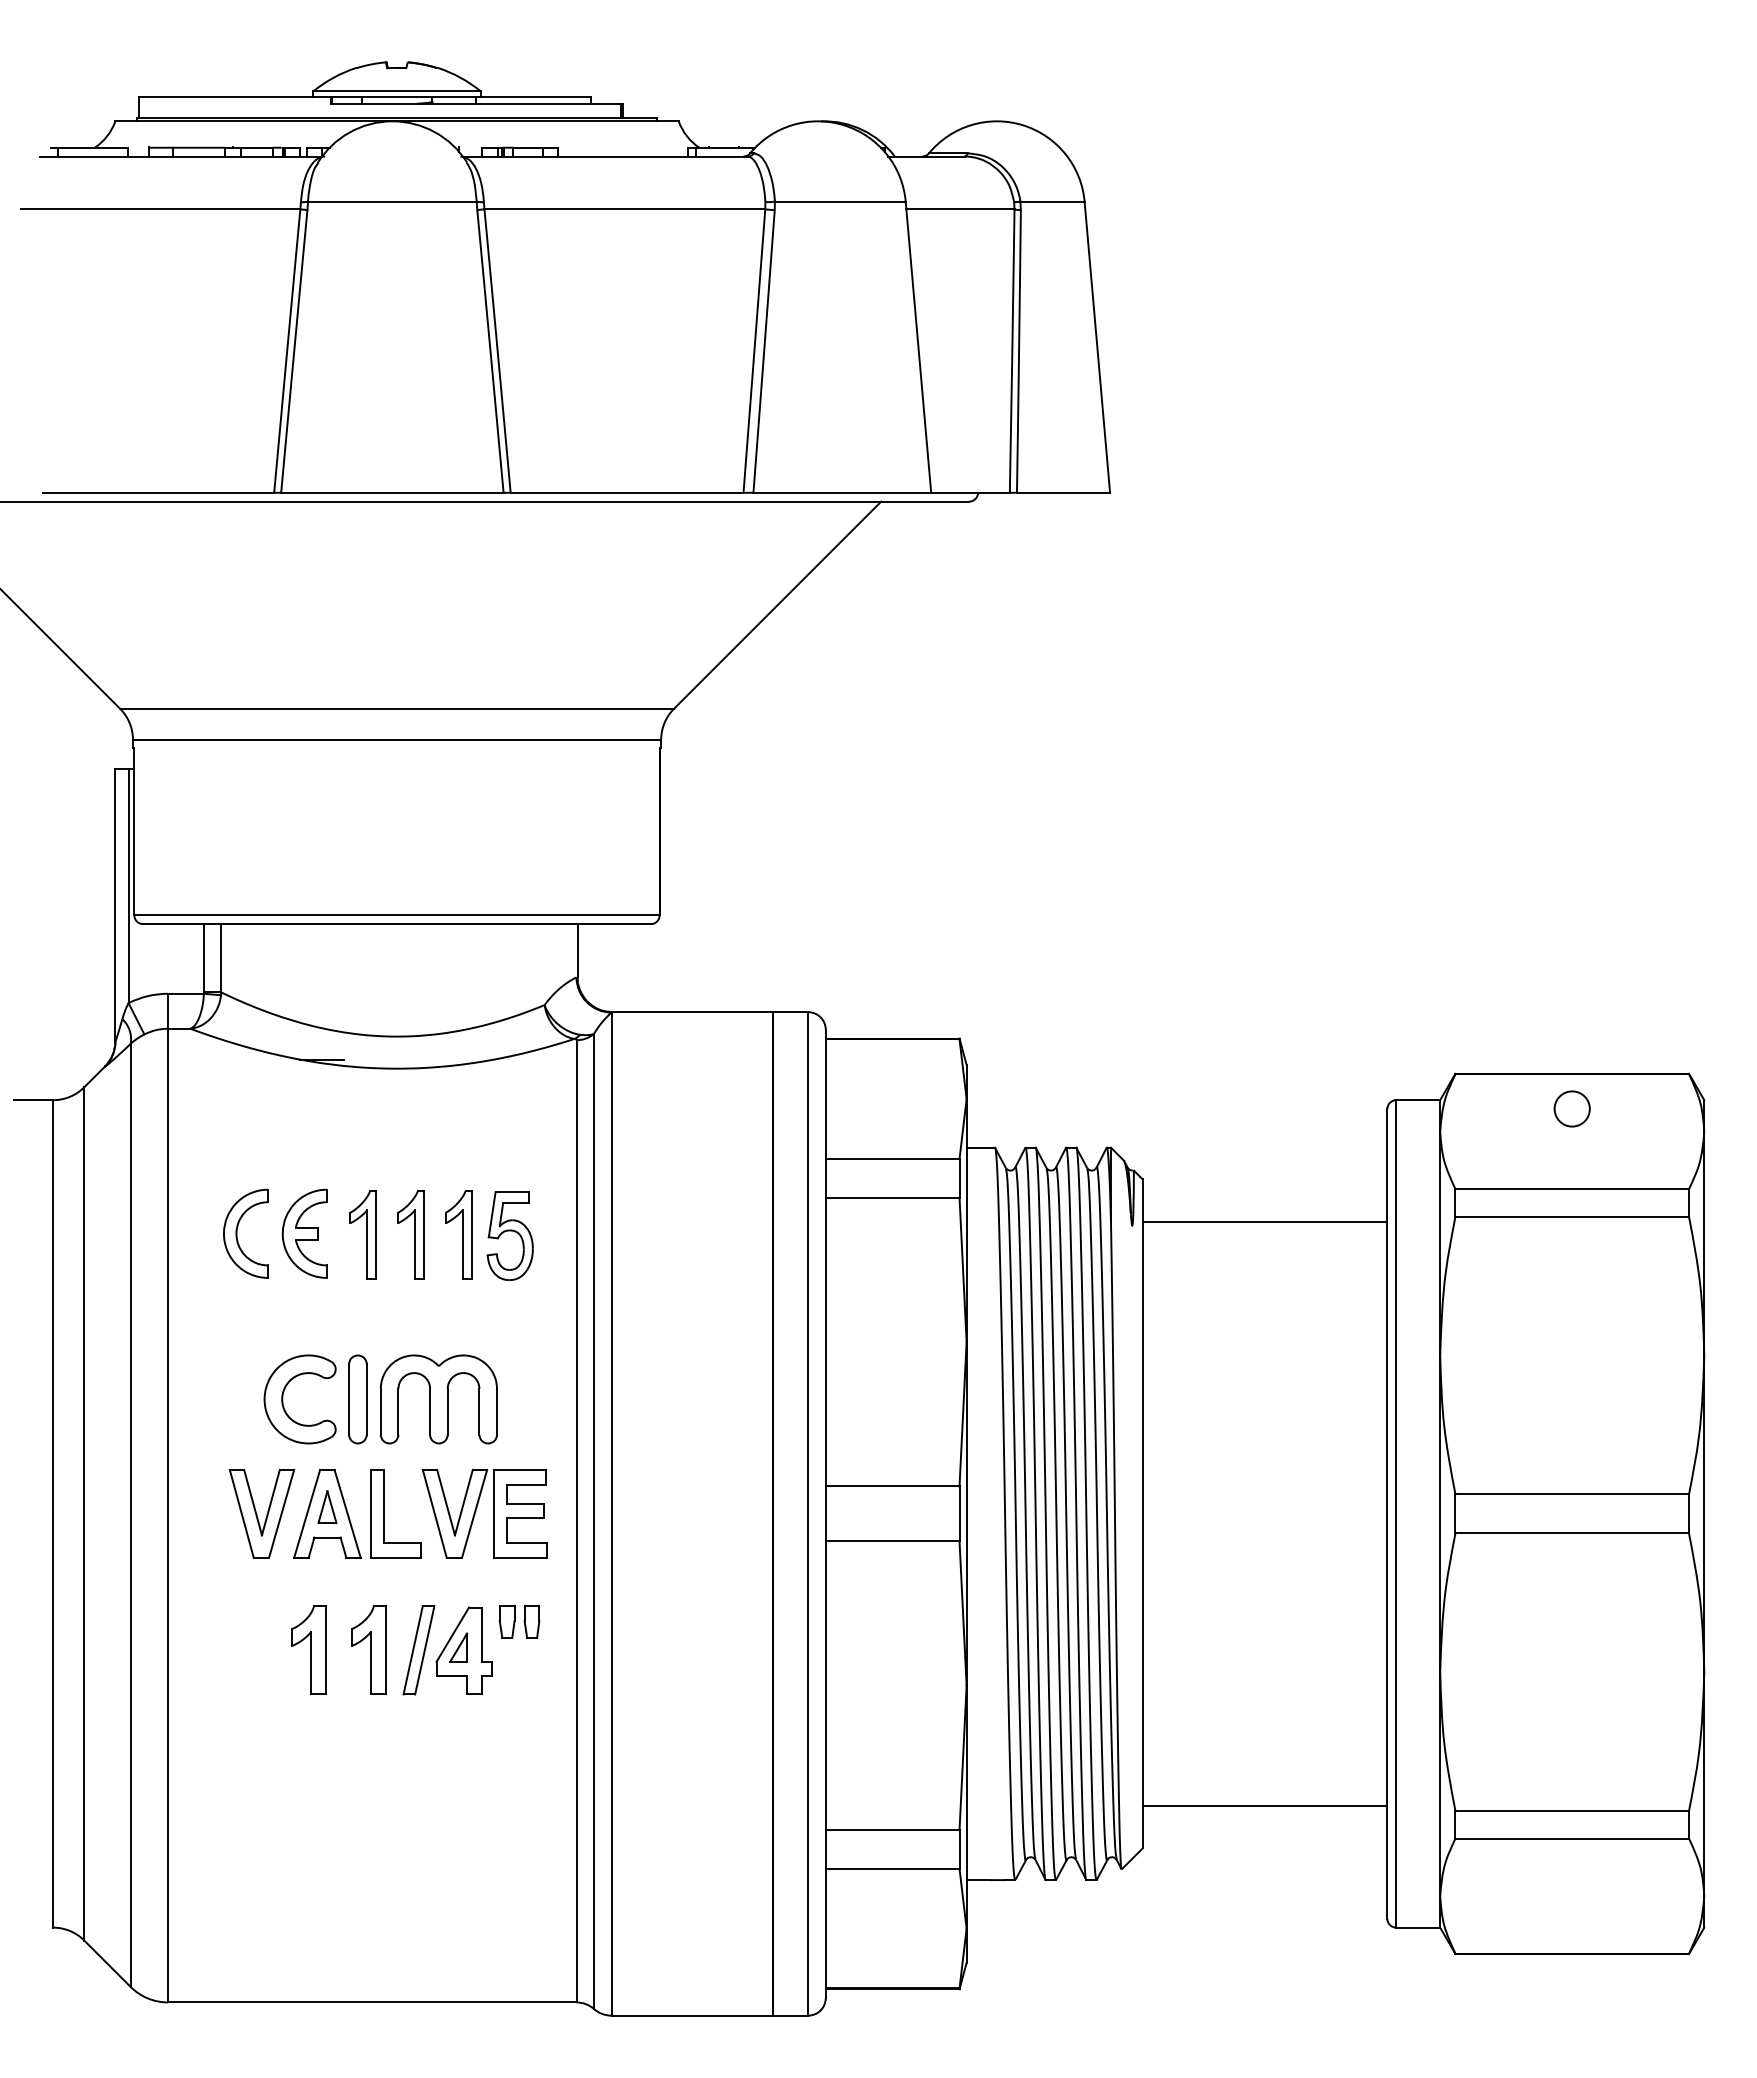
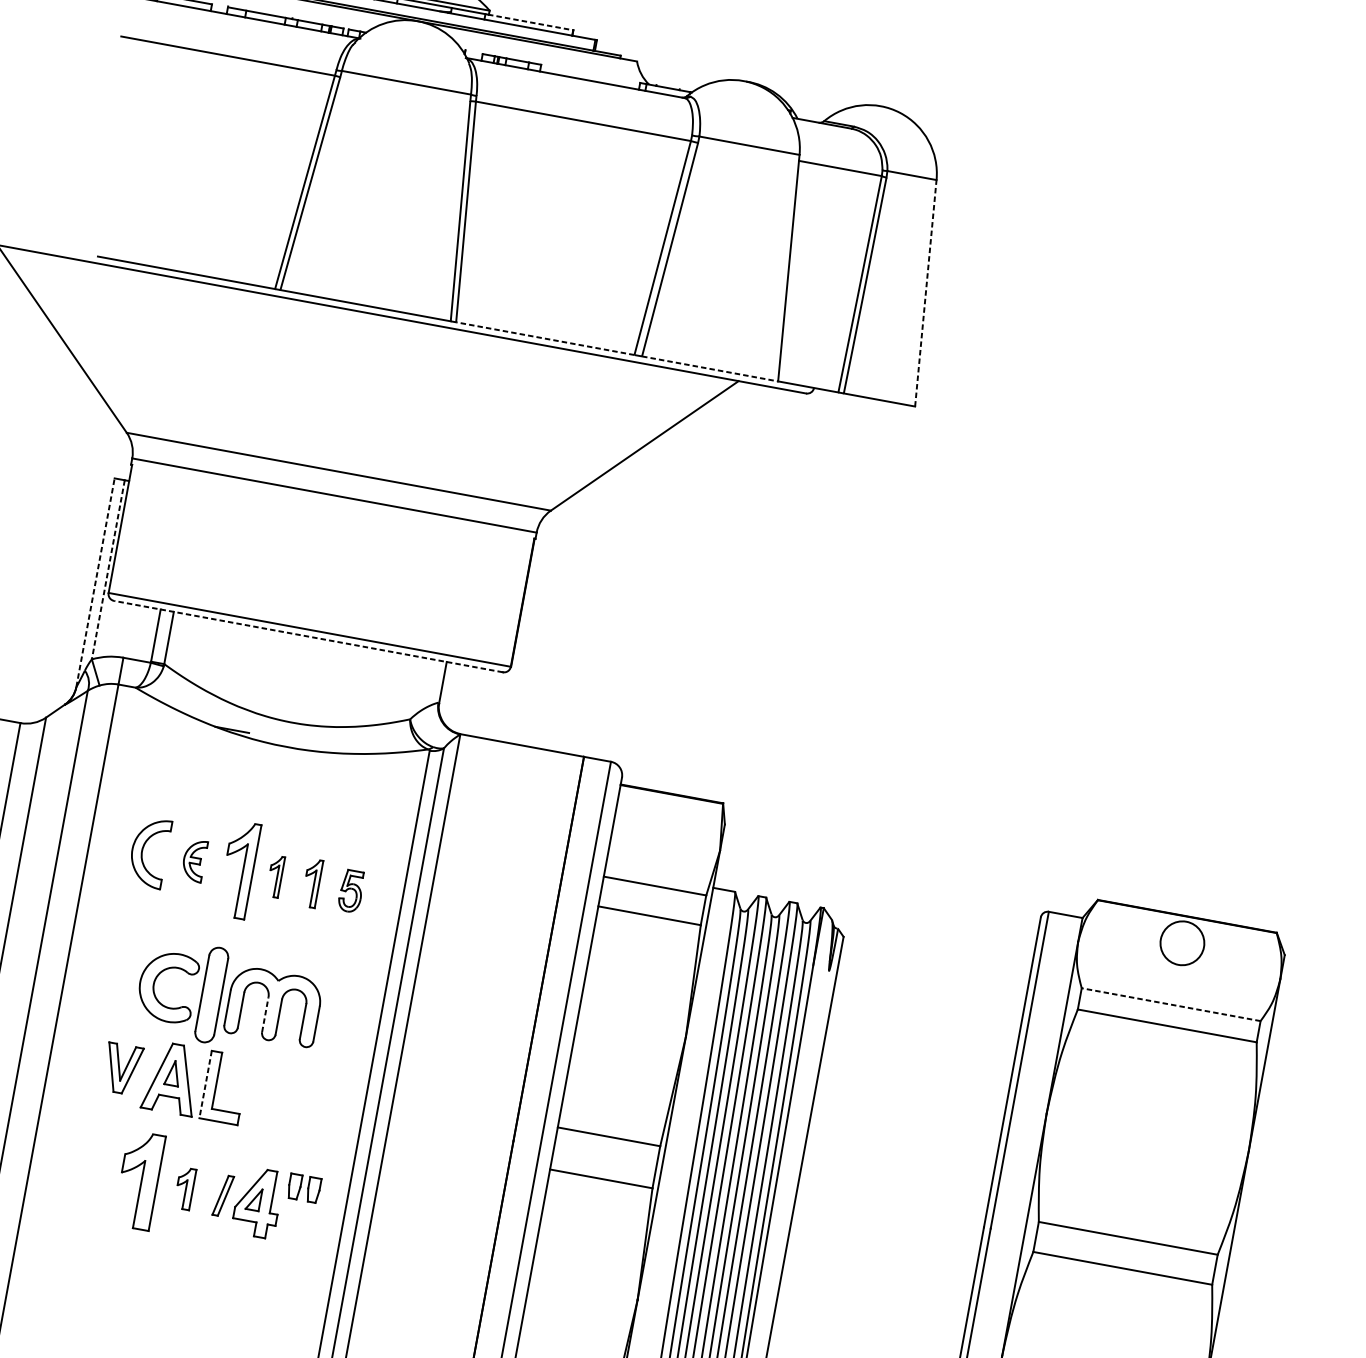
line: (535, 96) -> (530, 22), solid -> dashed
line: (1097, 346) -> (926, 292), solid -> dashed
line: (626, 492) -> (544, 338), solid -> dashed
line: (842, 492) -> (710, 368), solid -> dashed
line: (128, 886) -> (108, 570), solid -> dashed
line: (115, 905) -> (95, 582), solid -> dashed
line: (397, 924) -> (308, 636), solid -> dashed
circle: (1571, 1108) -> (1181, 942), size x1.6
line: (1572, 1189) -> (1171, 1004), solid -> dashed
line: (1264, 1221) -> (930, 986), removed
part: (304, 1233) -> (194, 860), size x0.6
part: (362, 1234) -> (238, 869), size x1.4
part: (410, 1234) -> (275, 876), size x0.6
part: (458, 1234) -> (311, 882), size x0.7
part: (509, 1235) -> (350, 890), size x0.6
part: (357, 1399) -> (211, 995), size x1.4
line: (430, 1411) -> (265, 1014), solid -> dashed
part: (476, 1511) -> (286, 1097), removed
part: (261, 1513) -> (121, 1068), size x0.7
line: (370, 1514) -> (205, 1084), solid -> dashed
part: (308, 1649) -> (138, 1179), size x1.4
part: (368, 1649) -> (184, 1188), size x0.6
part: (418, 1650) -> (222, 1195), size x0.6

